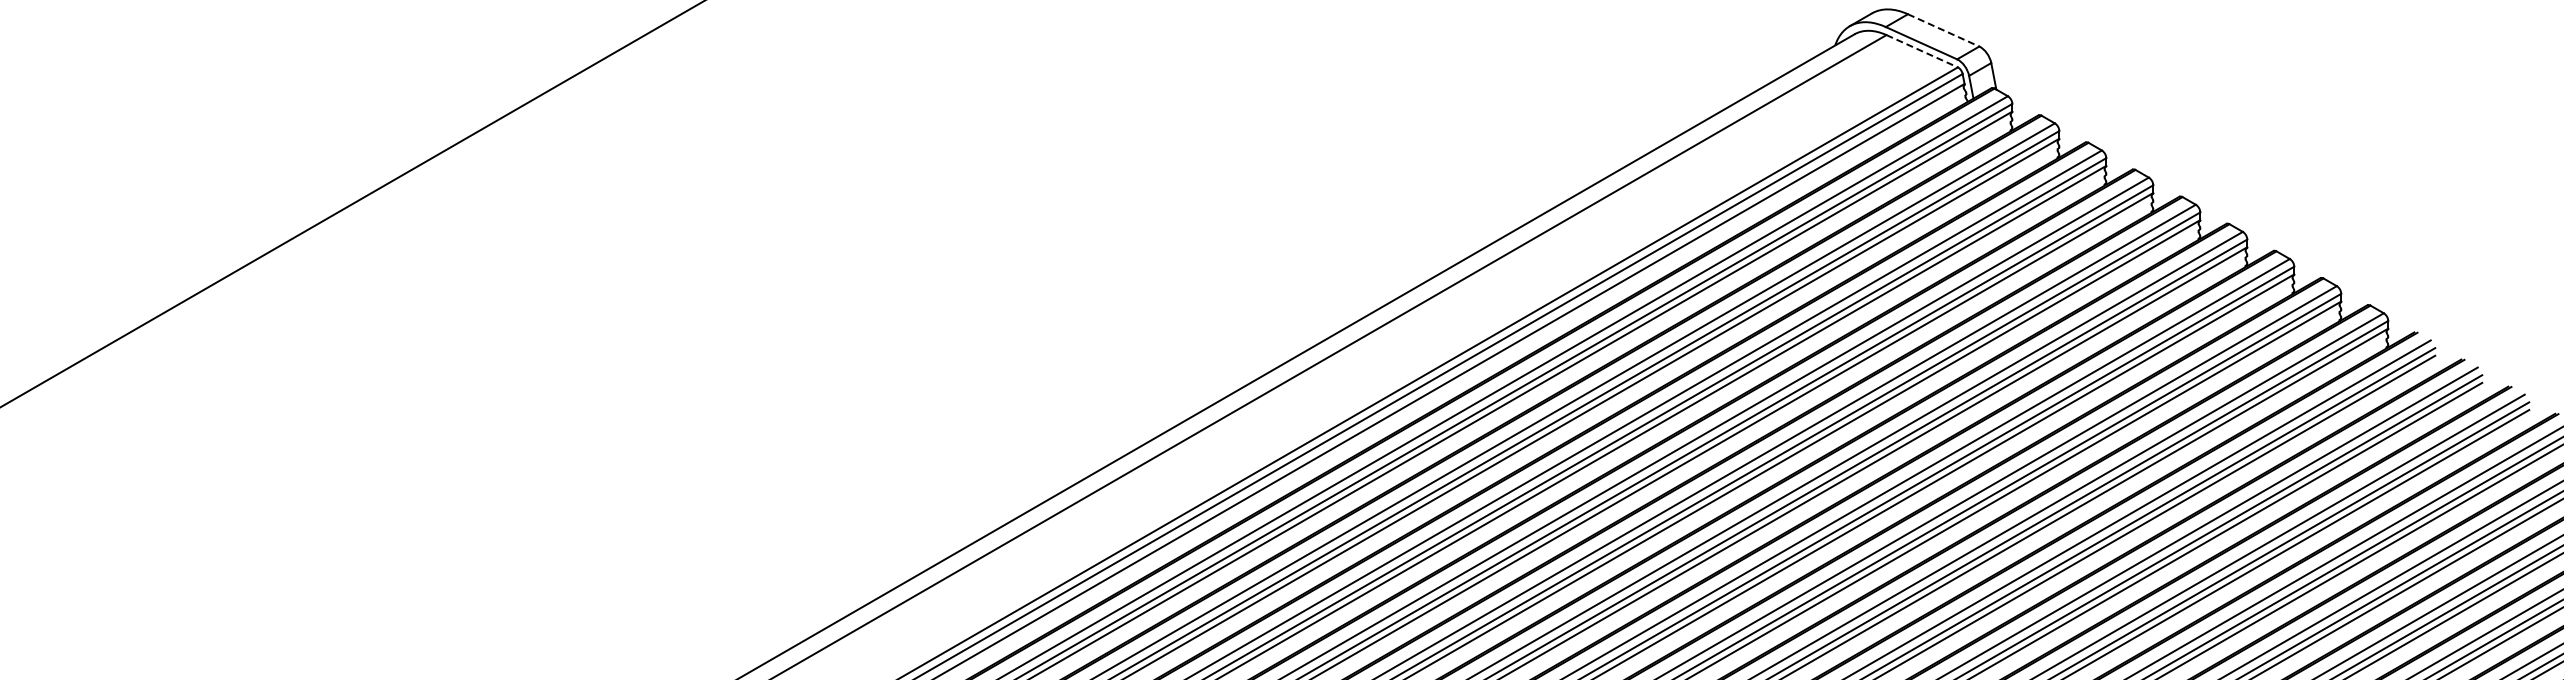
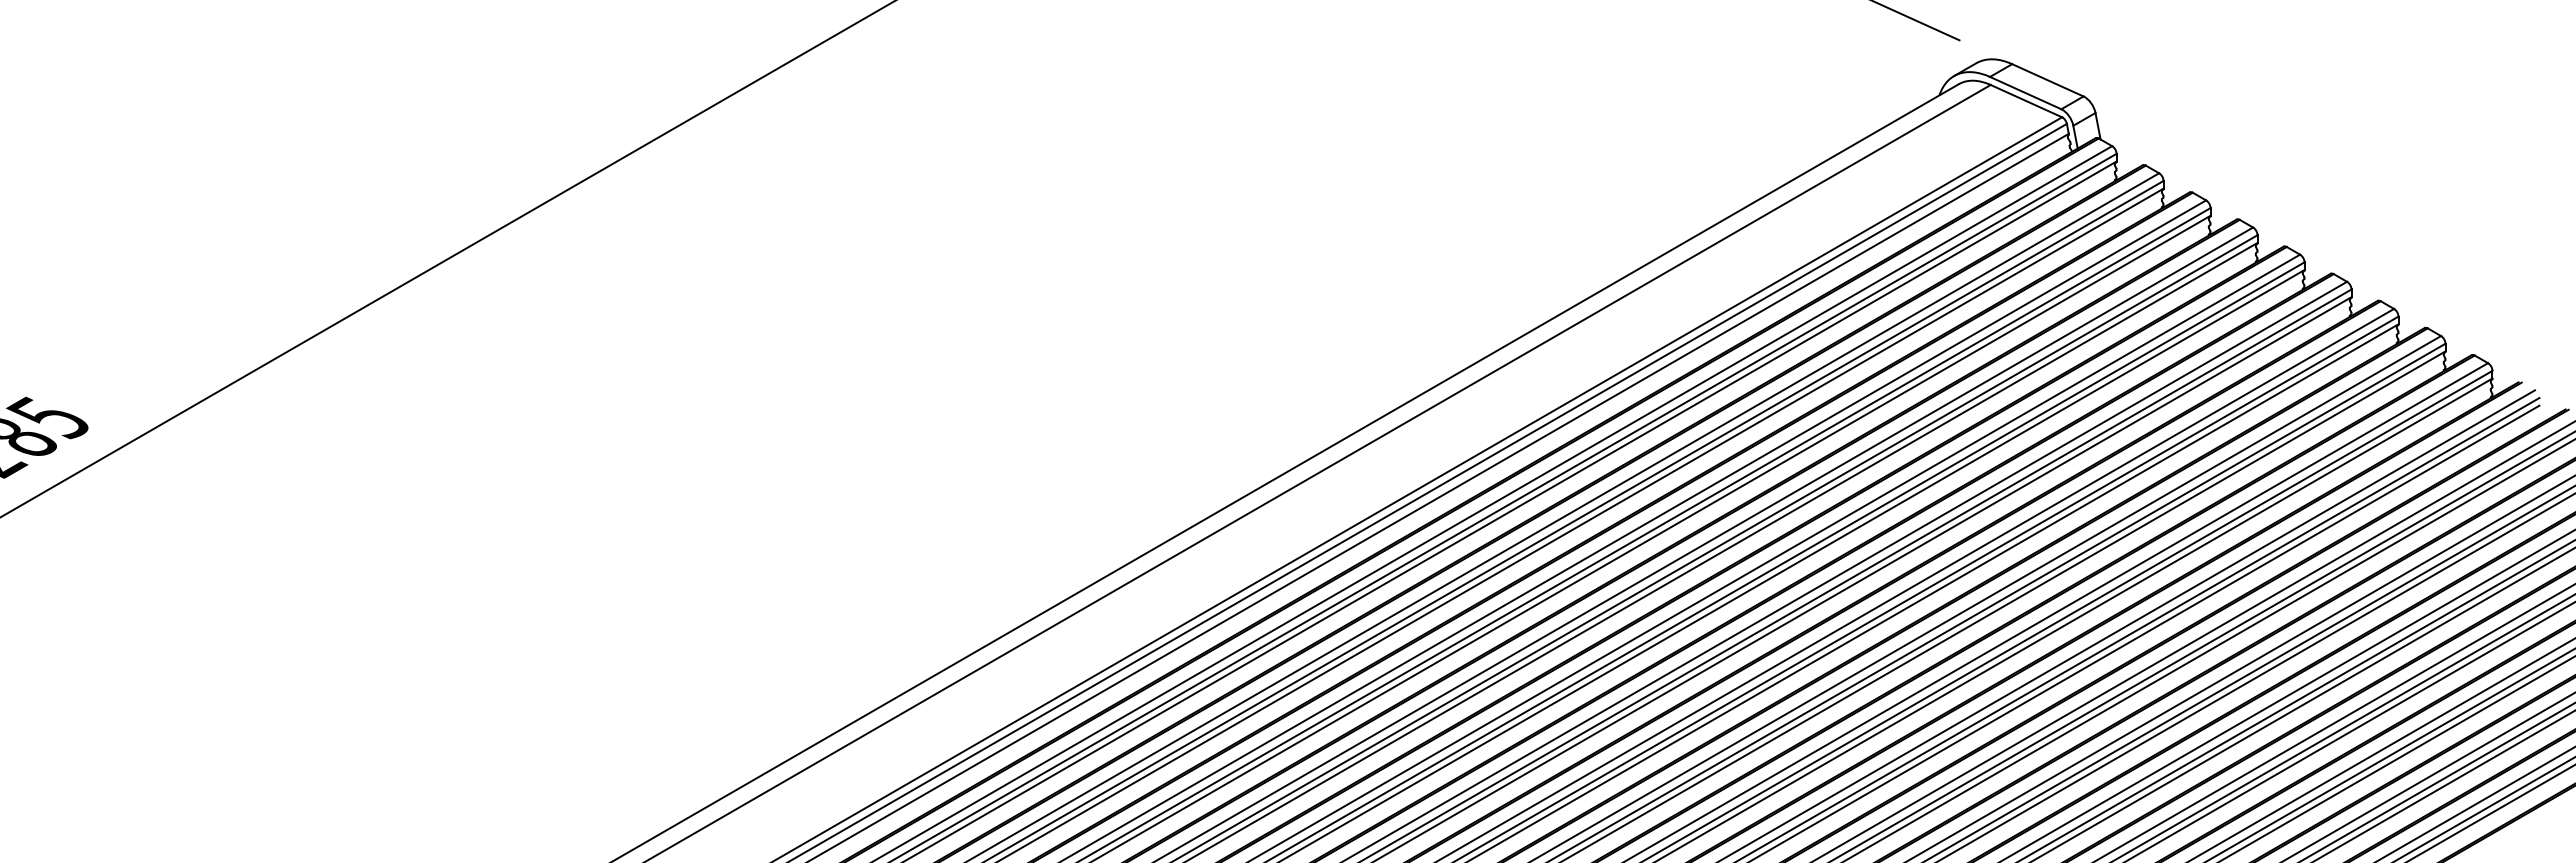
line: (1944, 30) -> (2048, 80), dashed -> solid
line: (1922, 51) -> (2026, 101), dashed -> solid

